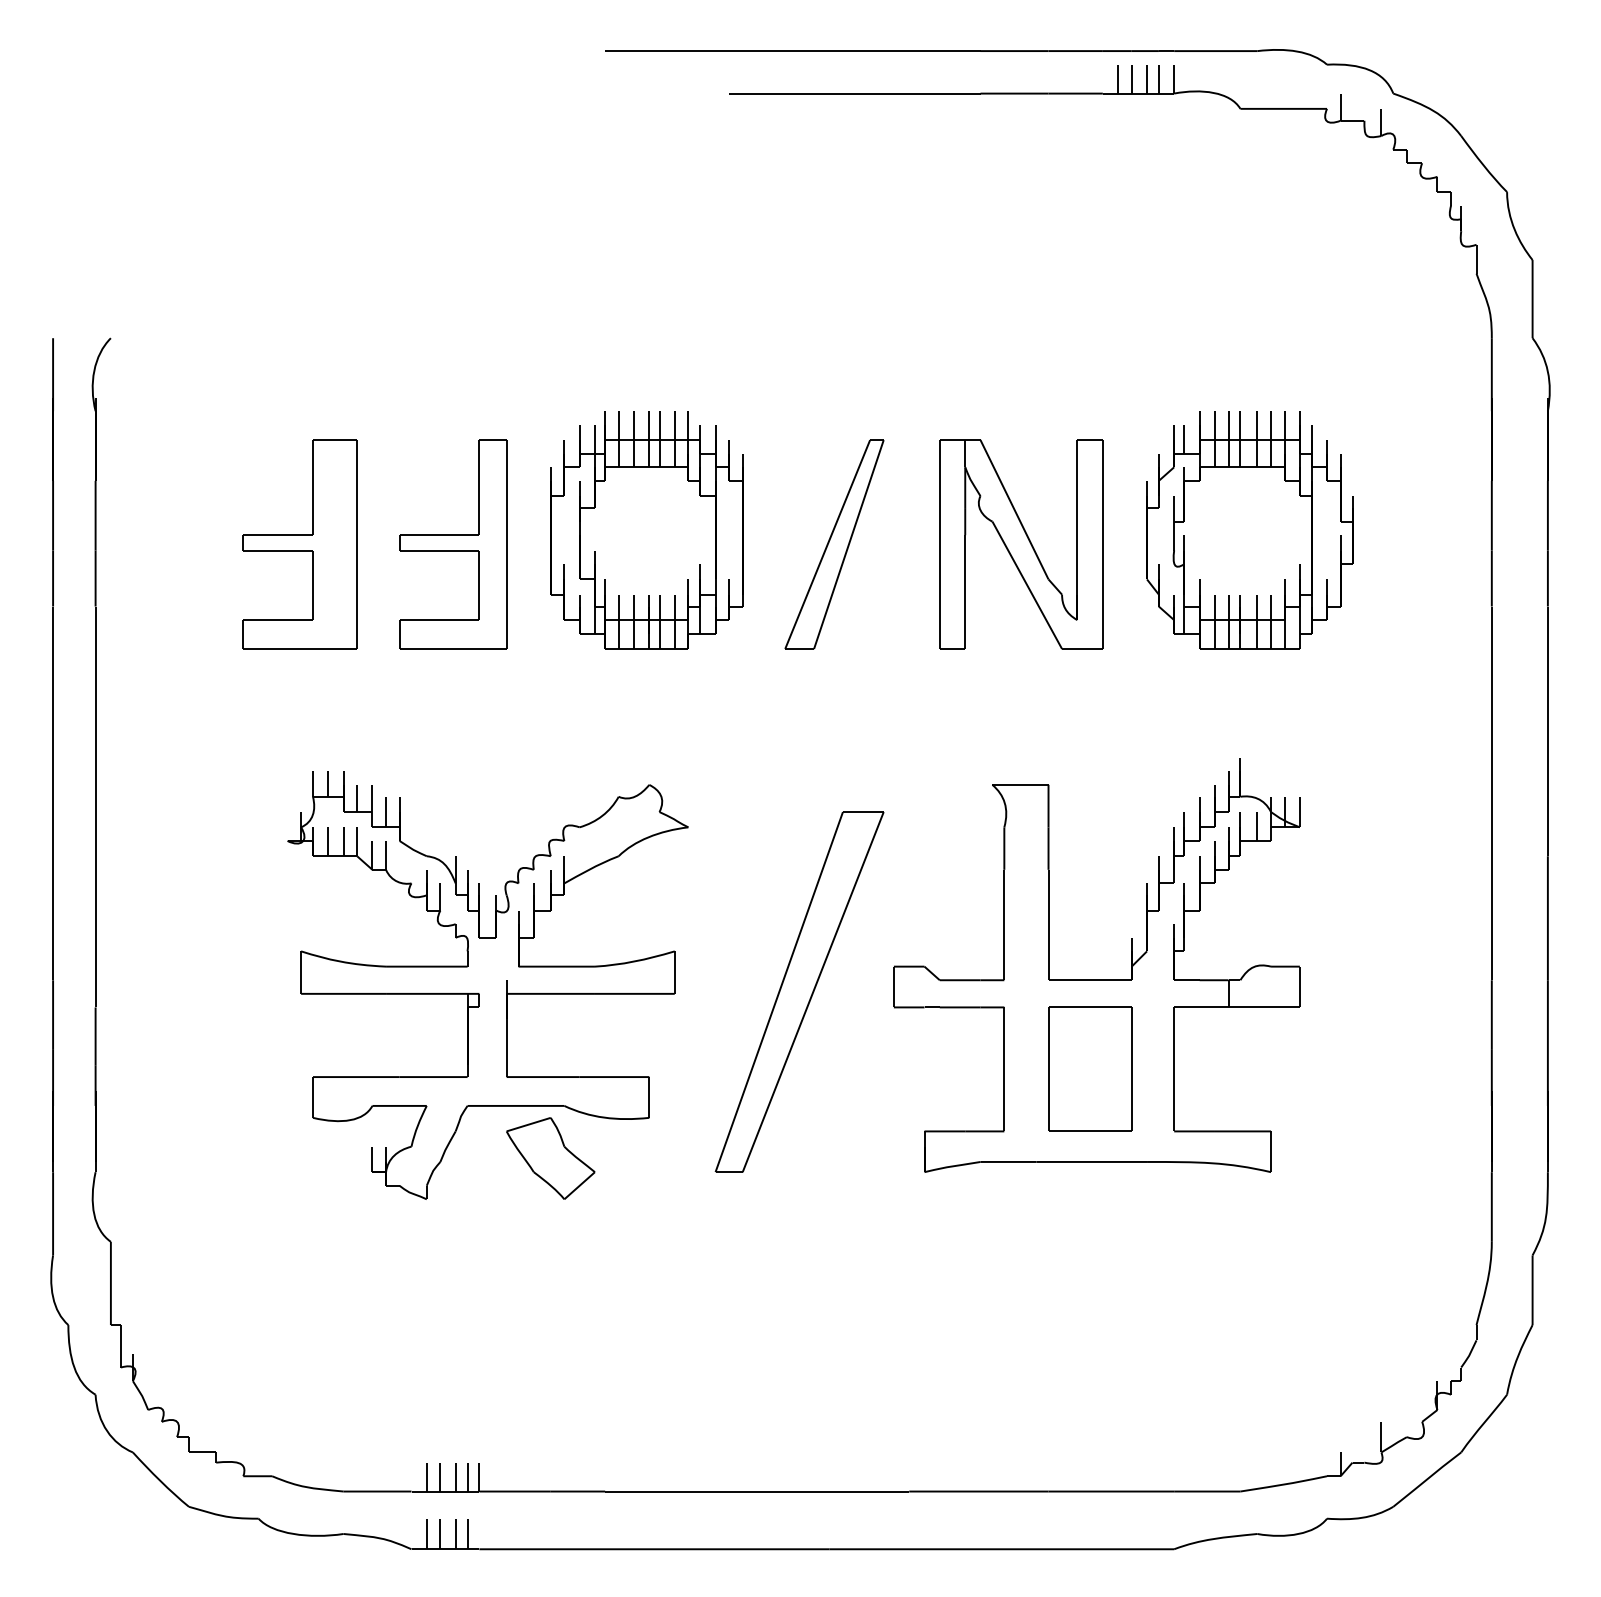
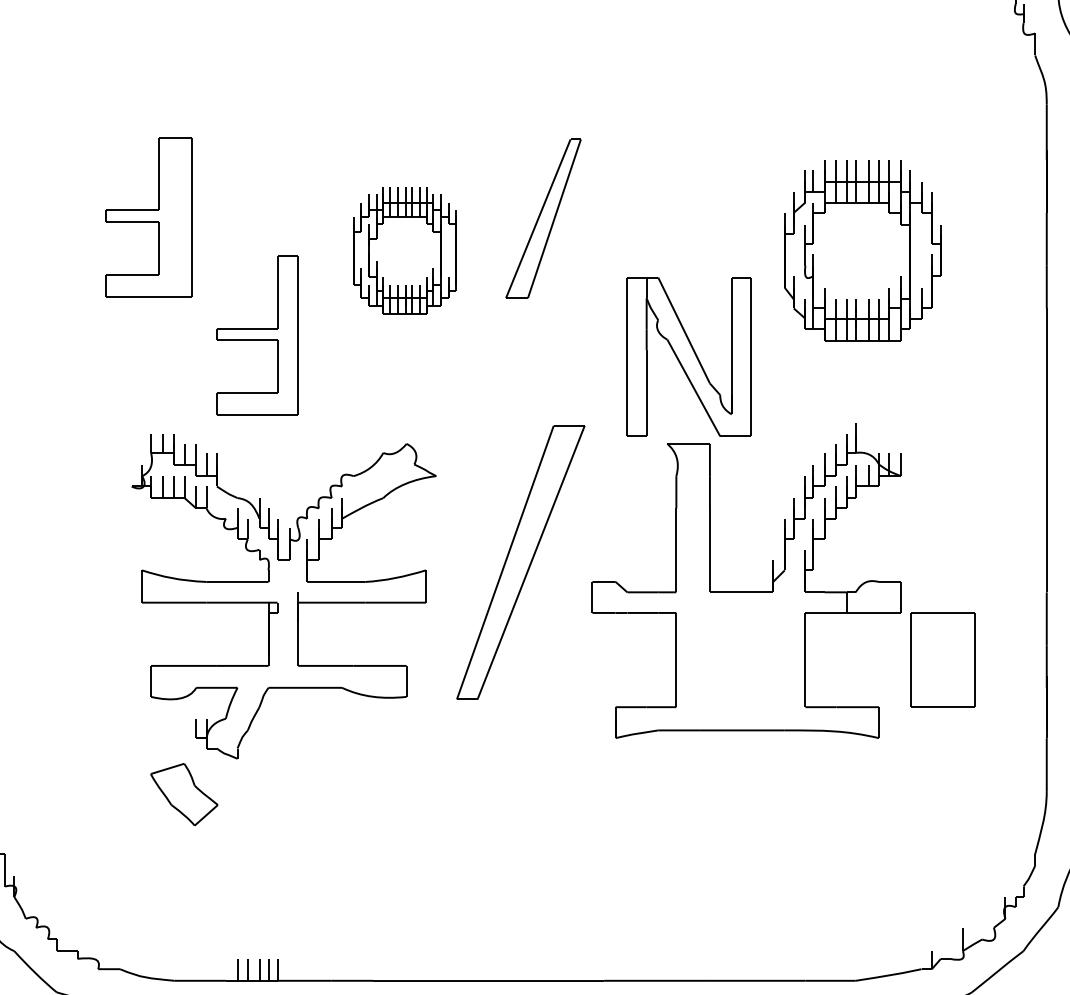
part: (646, 530) -> (404, 250), size x0.7
part: (299, 544) -> (148, 217), moved
part: (453, 544) -> (257, 335), moved
part: (834, 544) -> (543, 218), moved
part: (1021, 544) -> (689, 356), moved
part: (799, 991) -> (520, 562), moved
part: (1090, 1068) -> (943, 659), moved
part: (550, 1158) -> (184, 794), moved

